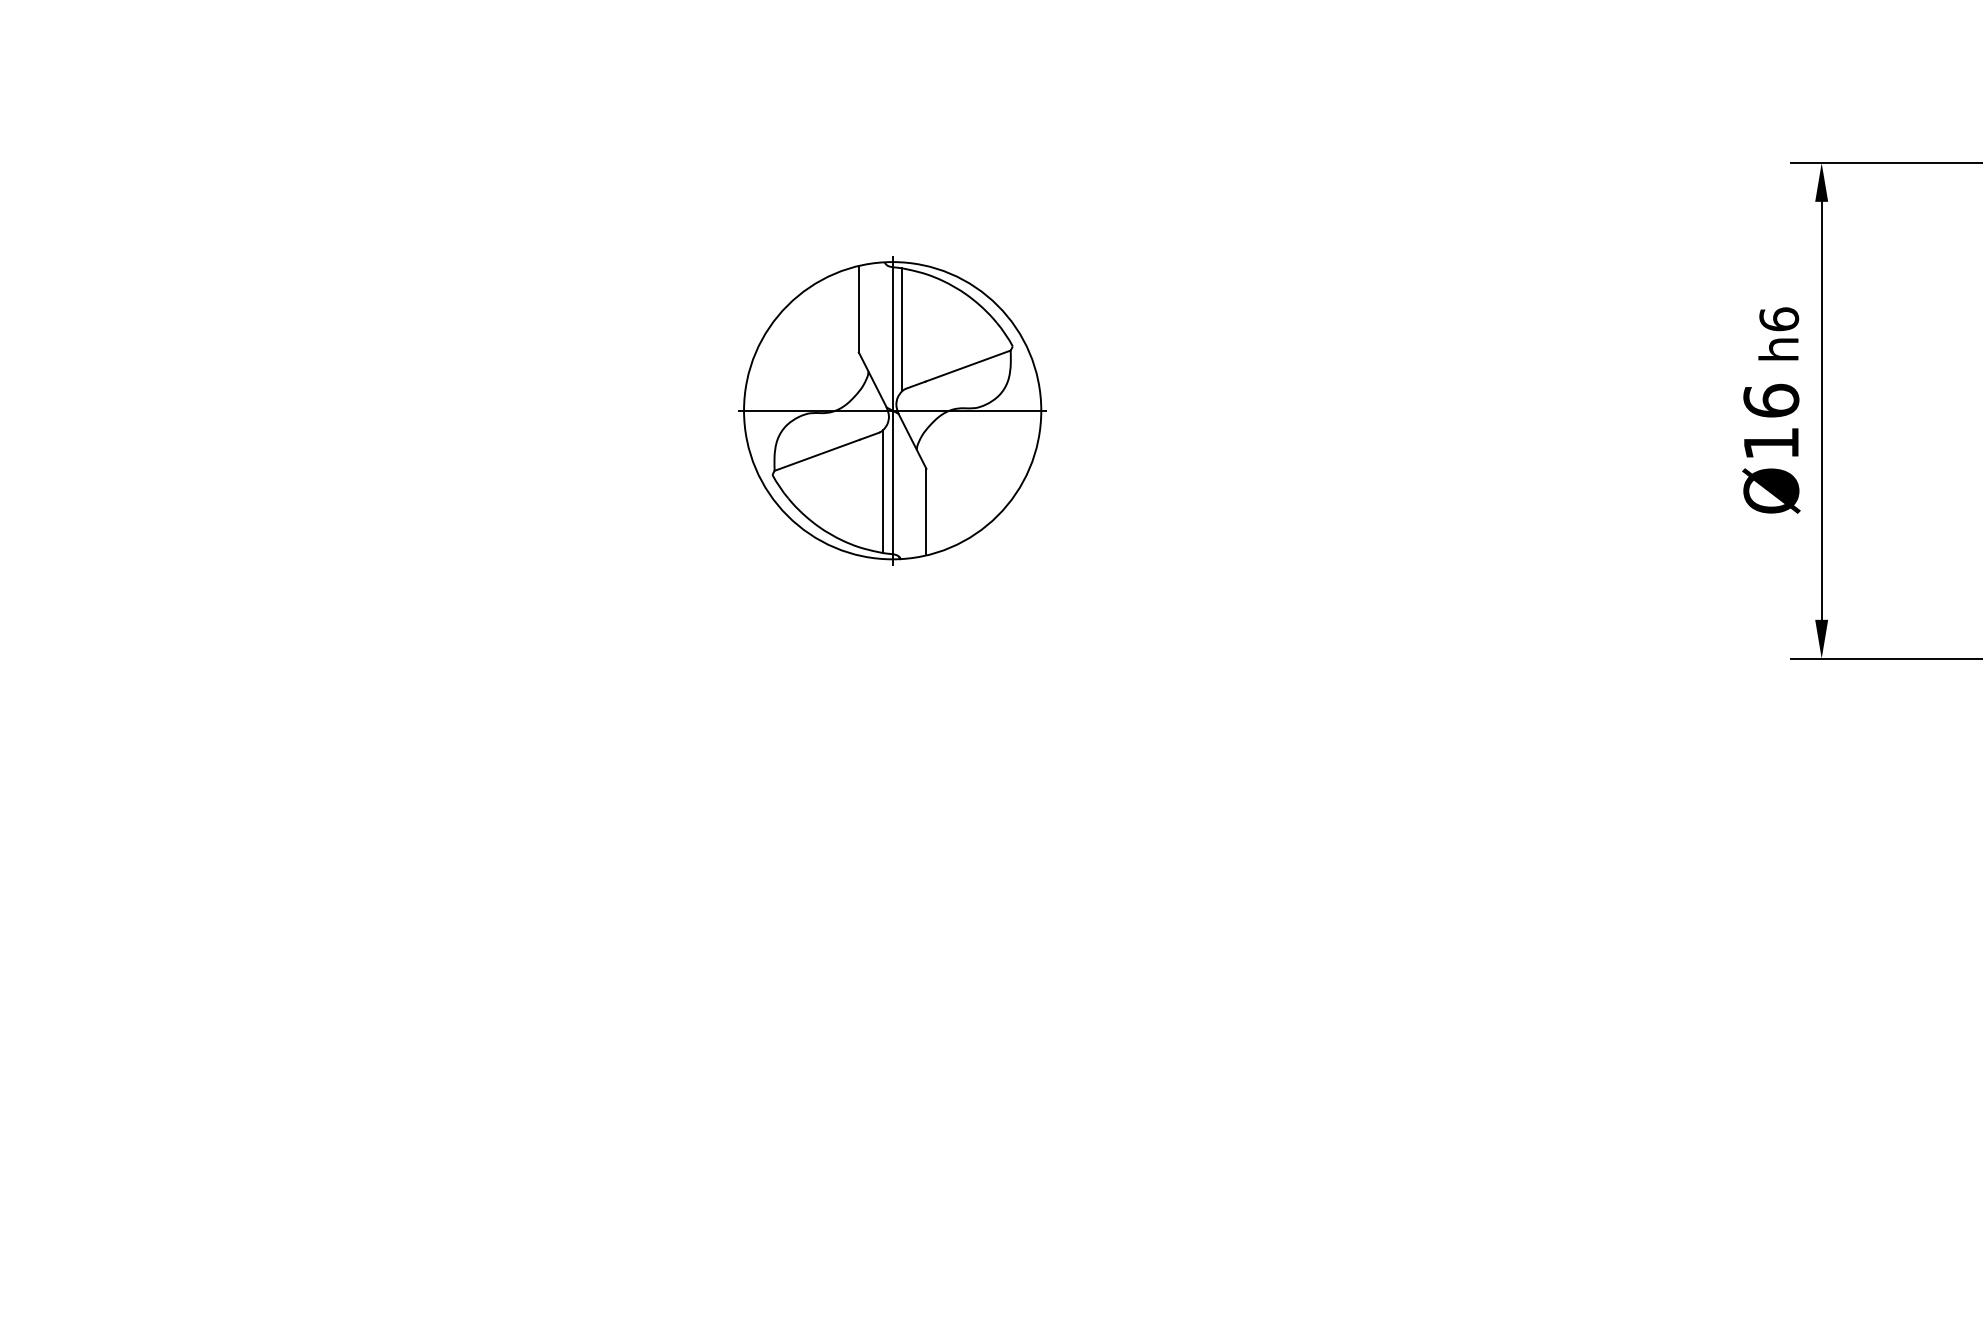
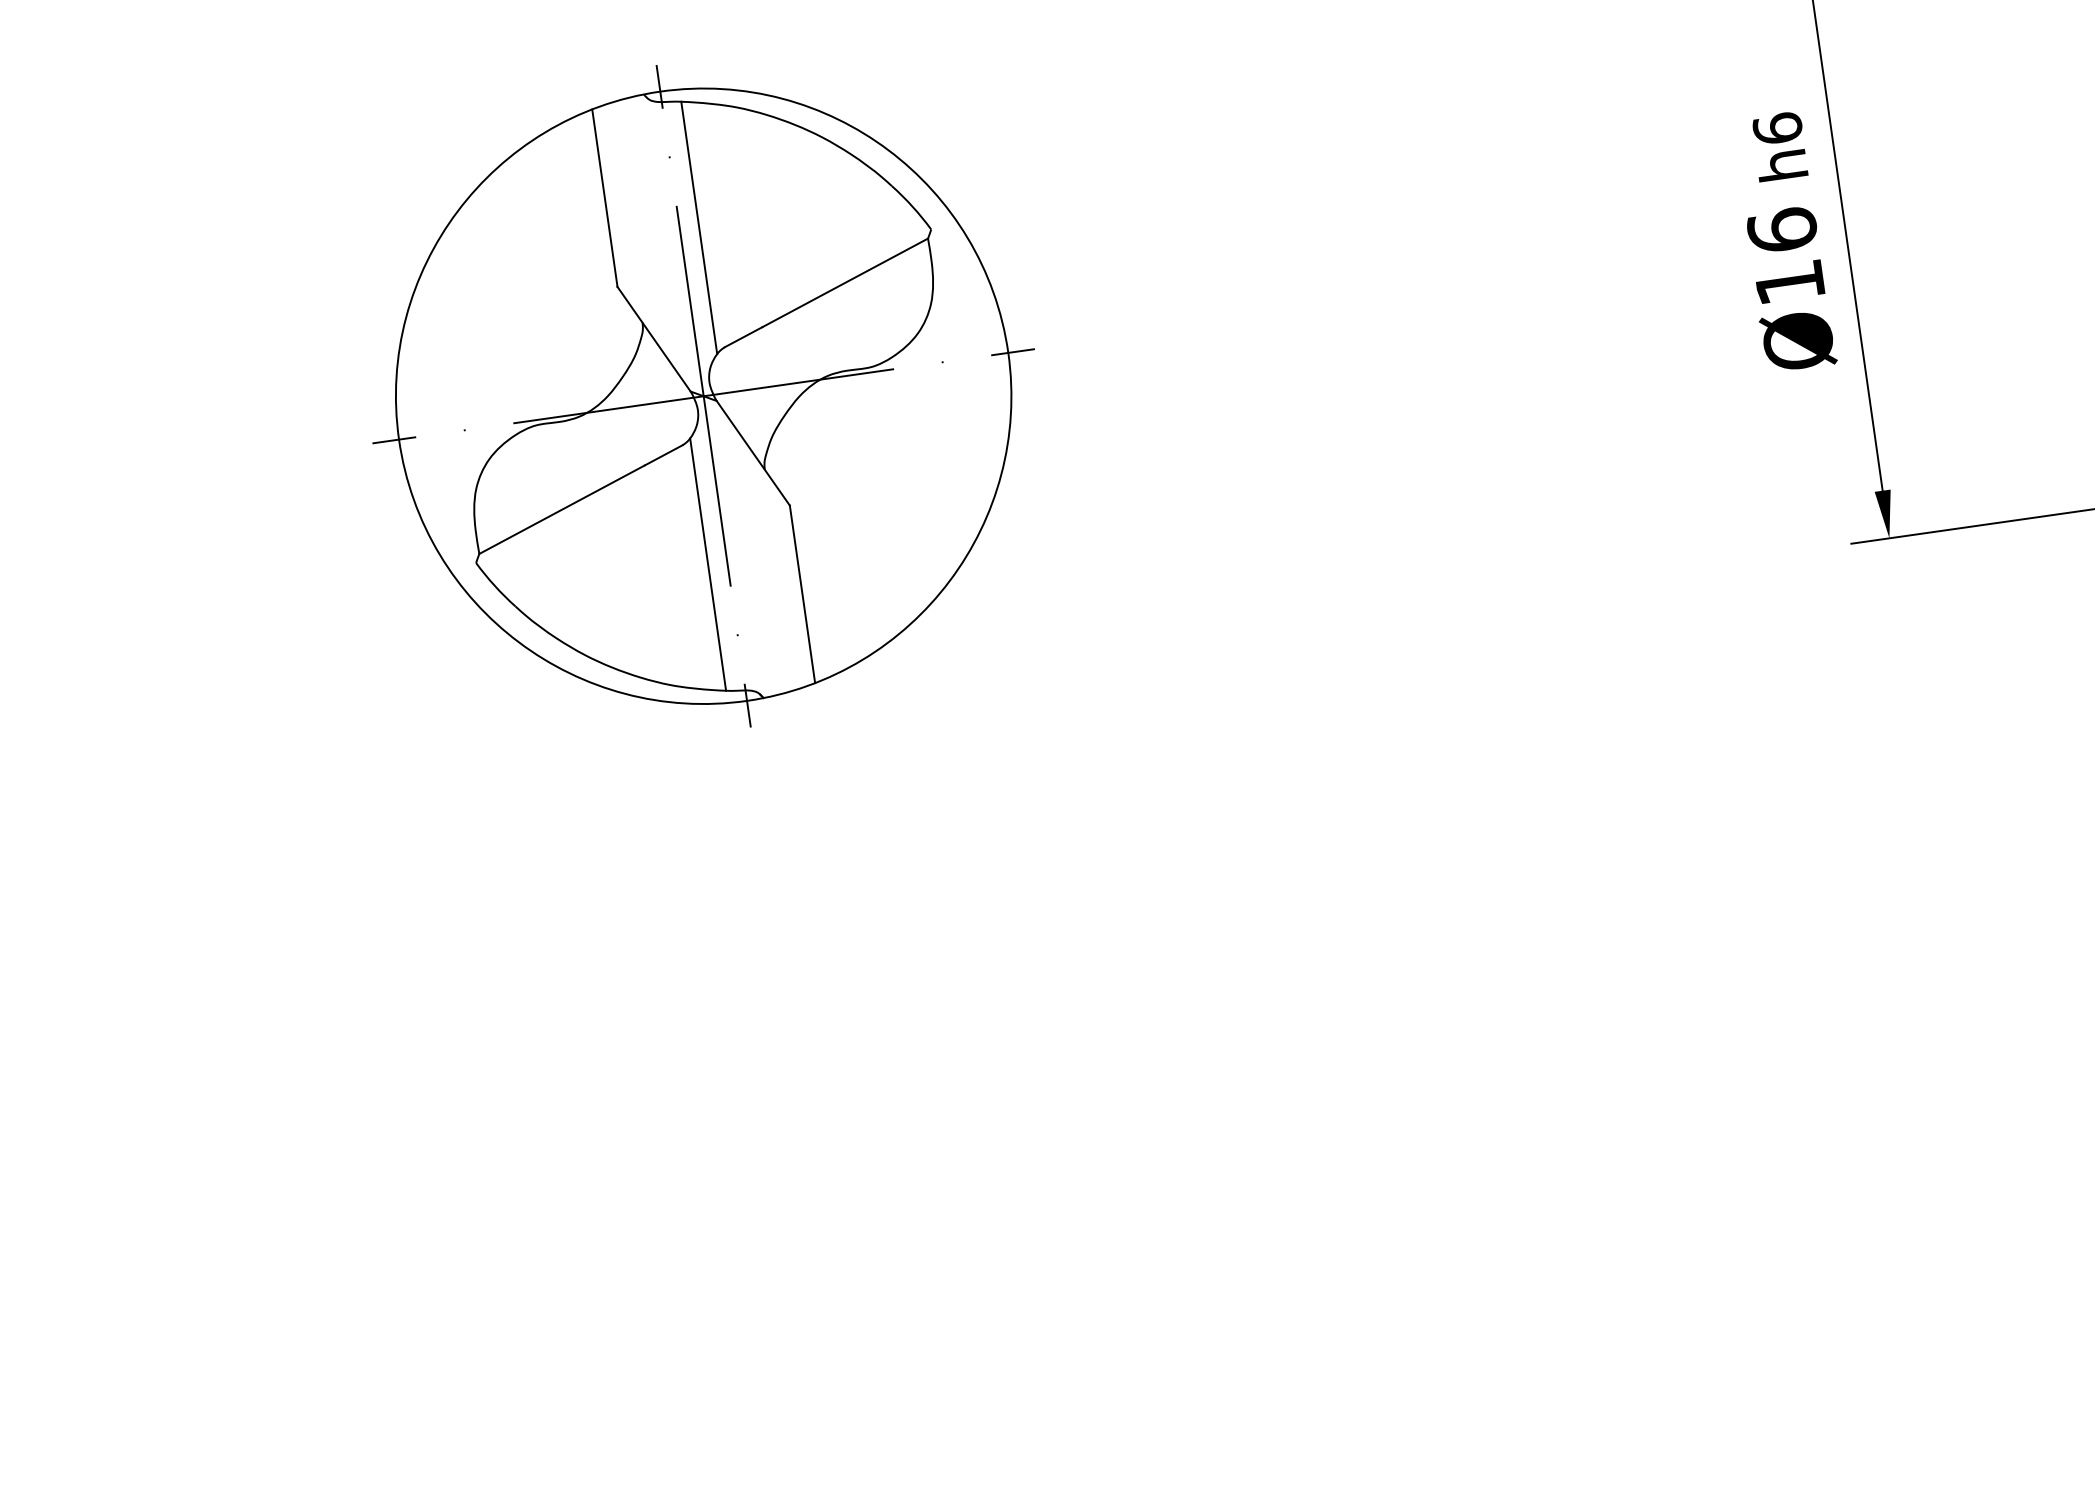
part: (892, 410) -> (703, 395), size x1.67

